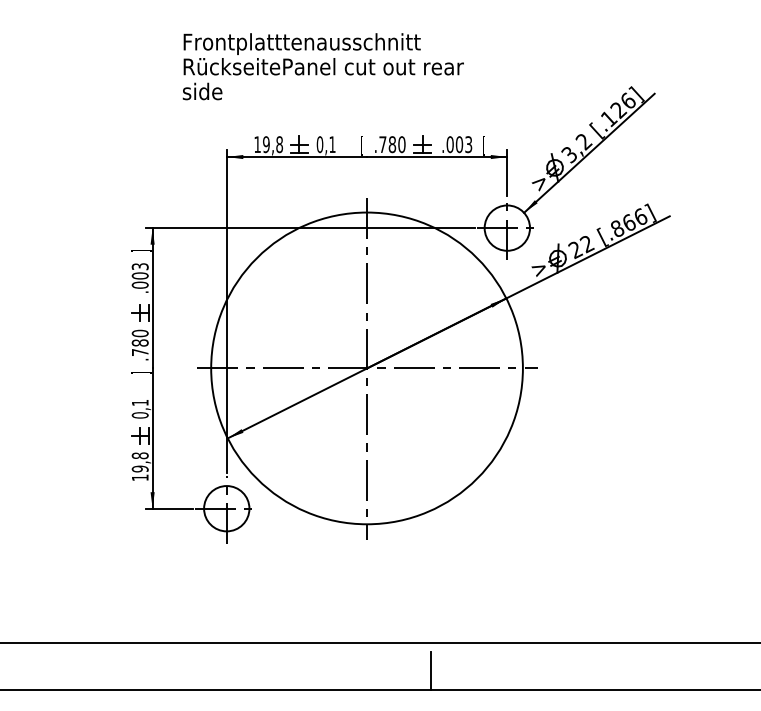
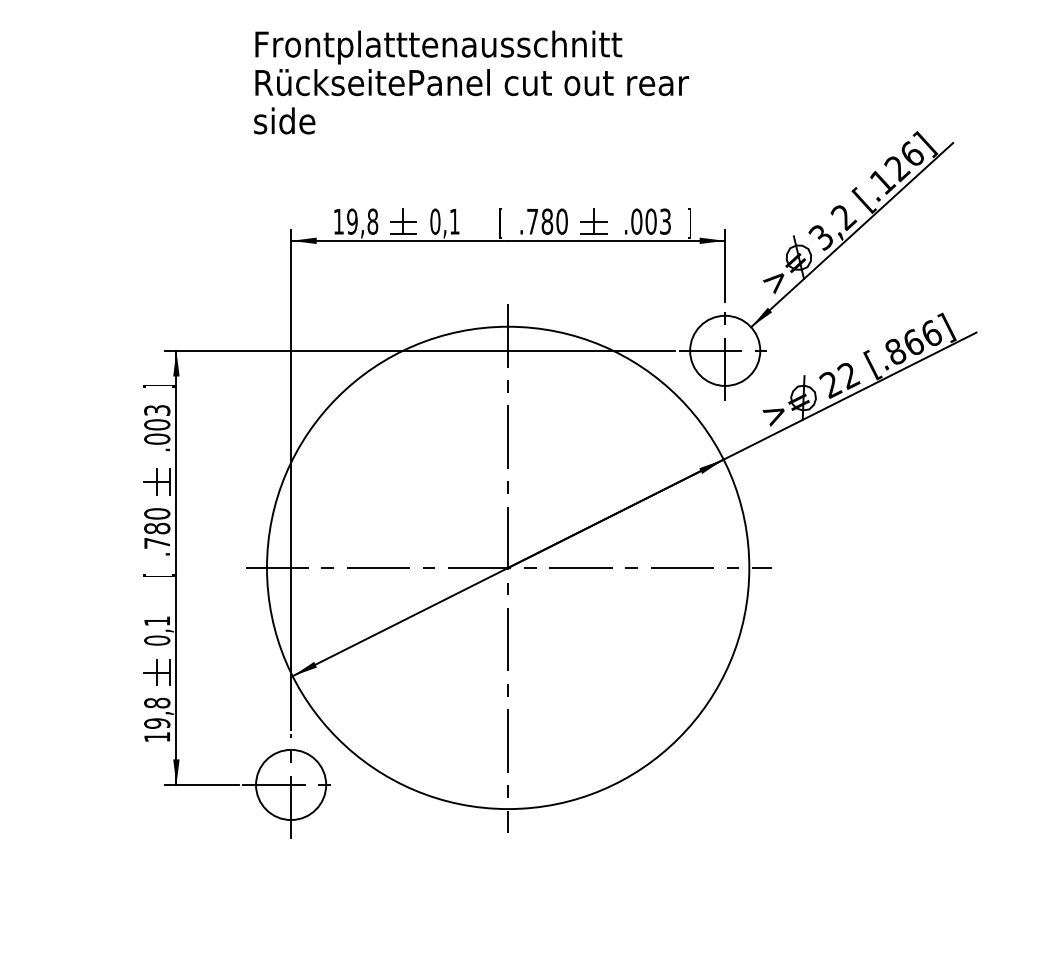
text: (322, 66) -> (470, 82), moved
text: (483, 145) -> (688, 223), [ -> ]
text: (141, 372) -> (159, 574), ] -> [

